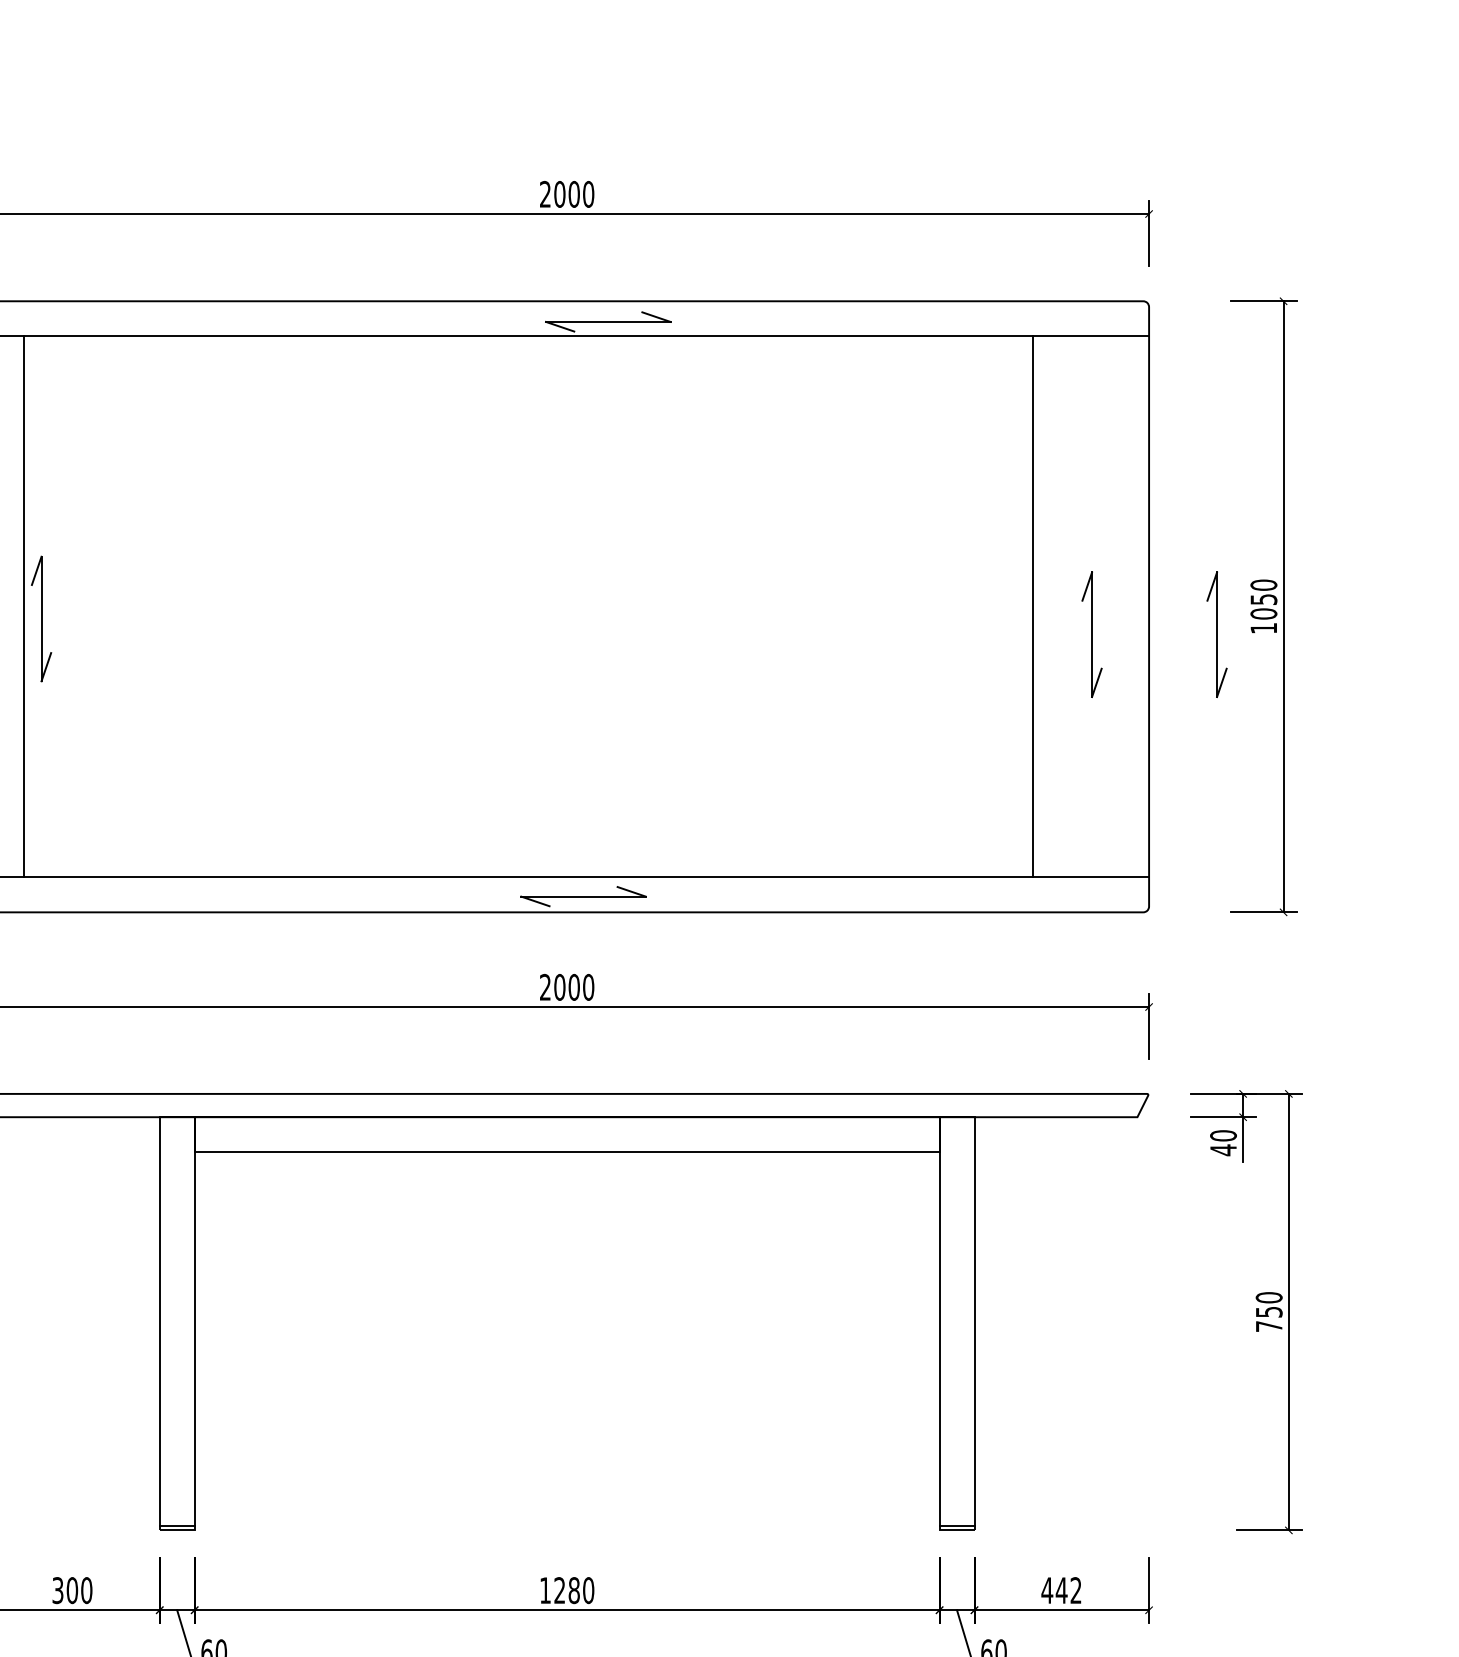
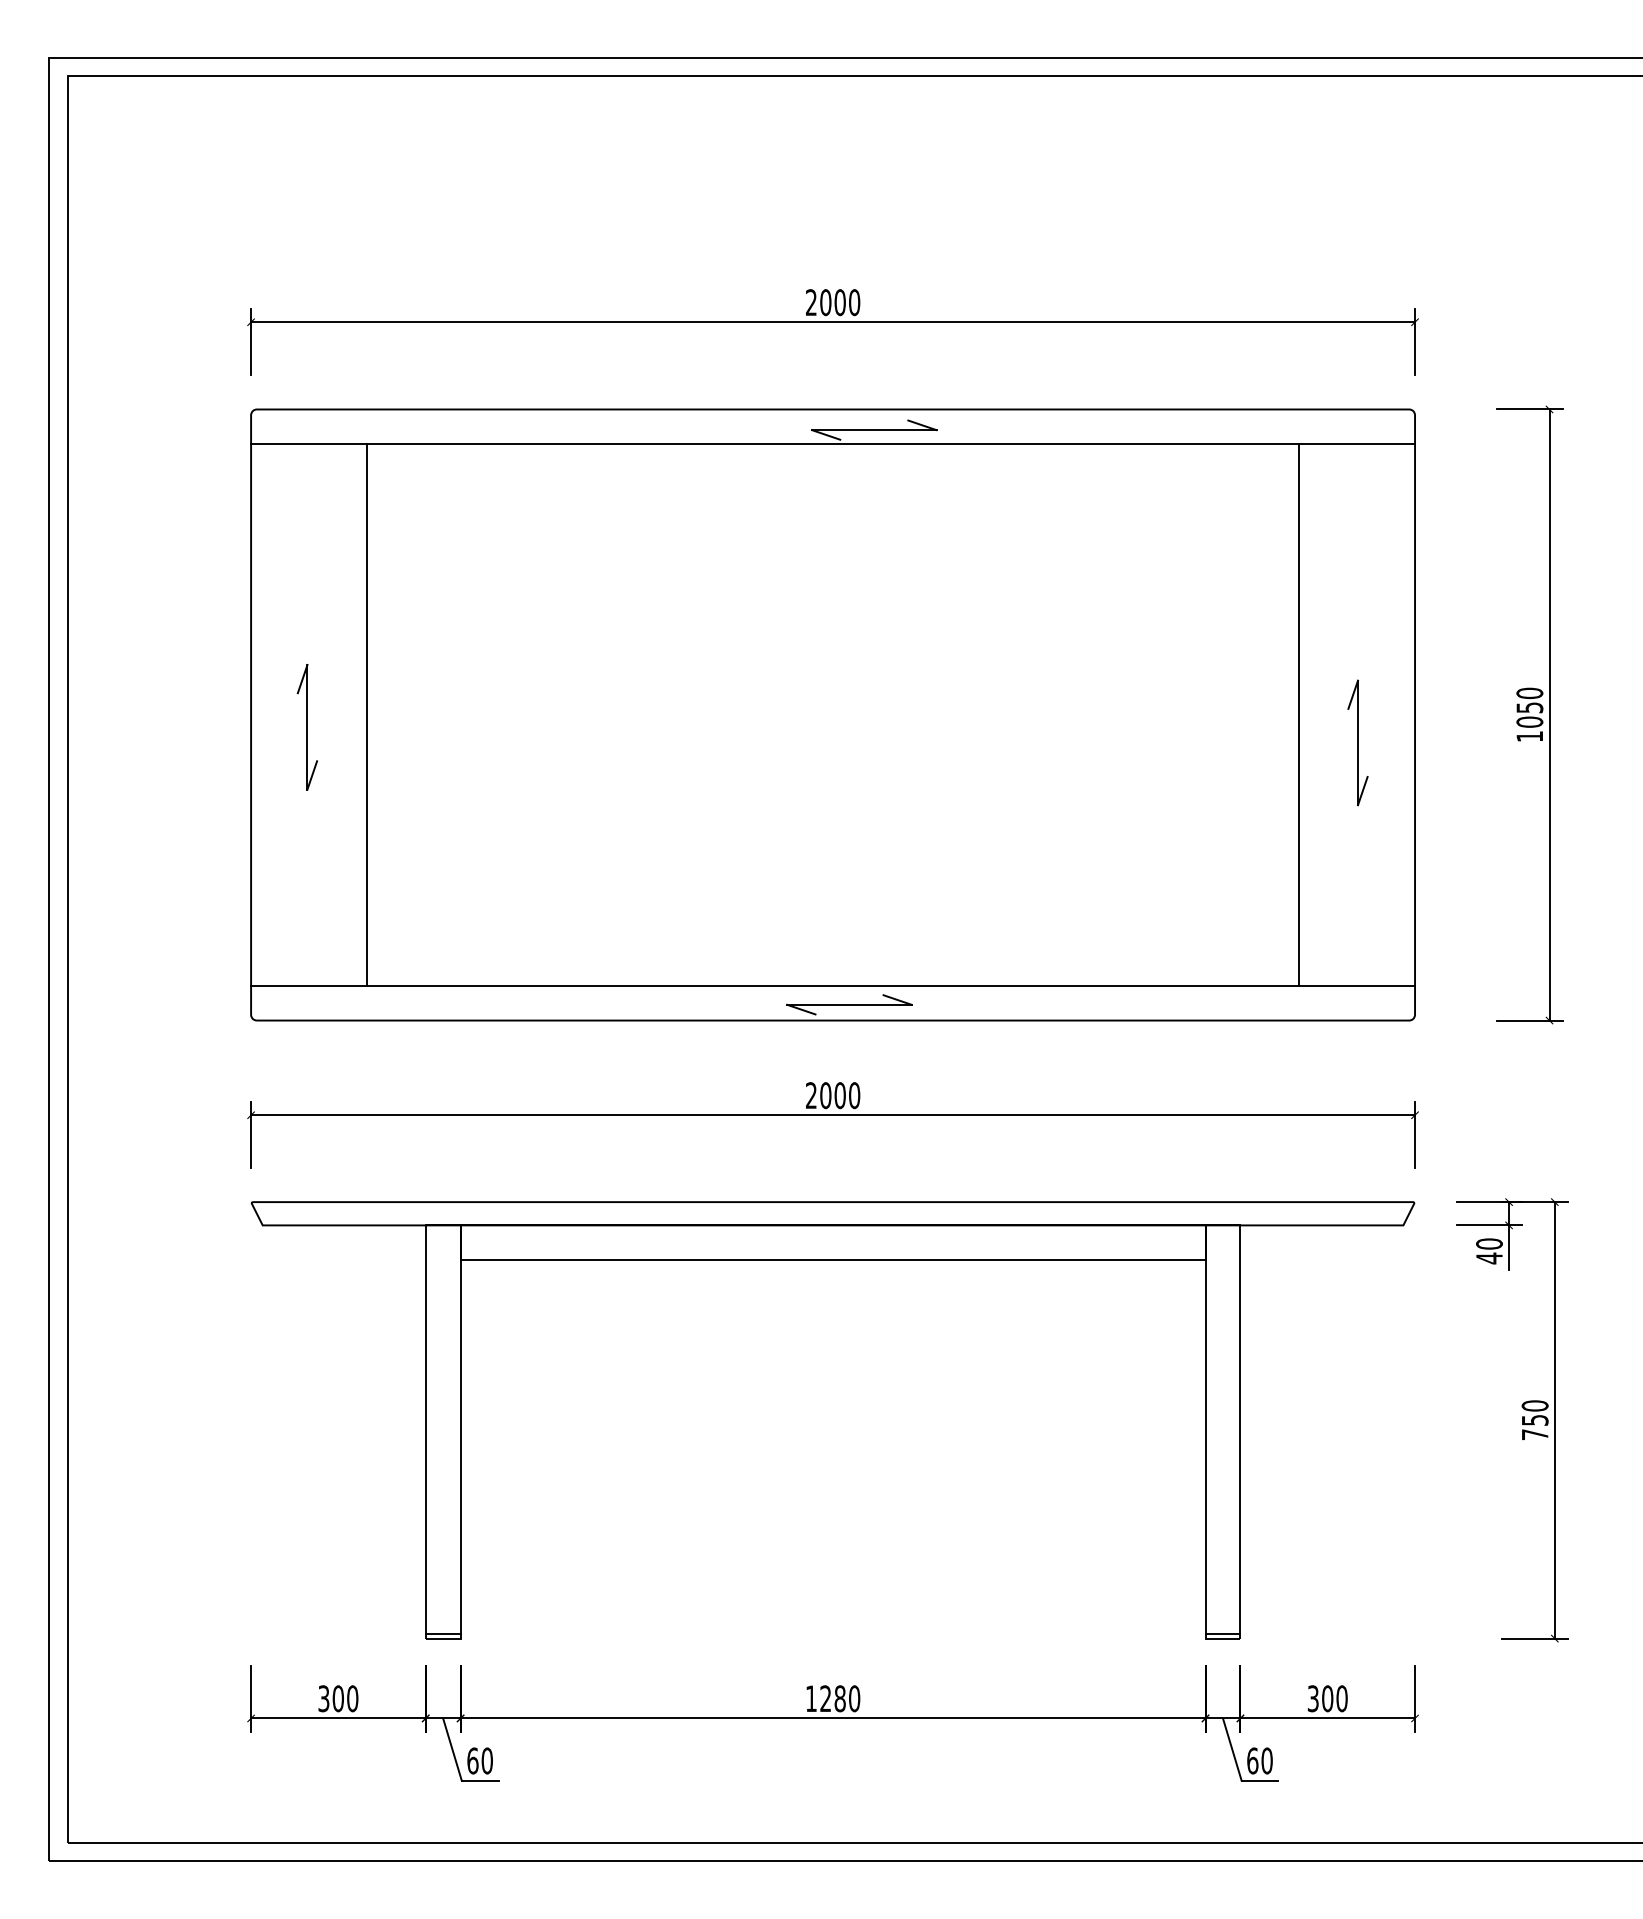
line: (23, 606) -> (367, 714), moved
part: (1216, 634) -> (1482, 742), removed
text: (1061, 1590) -> (1327, 1698), 442 -> 300

